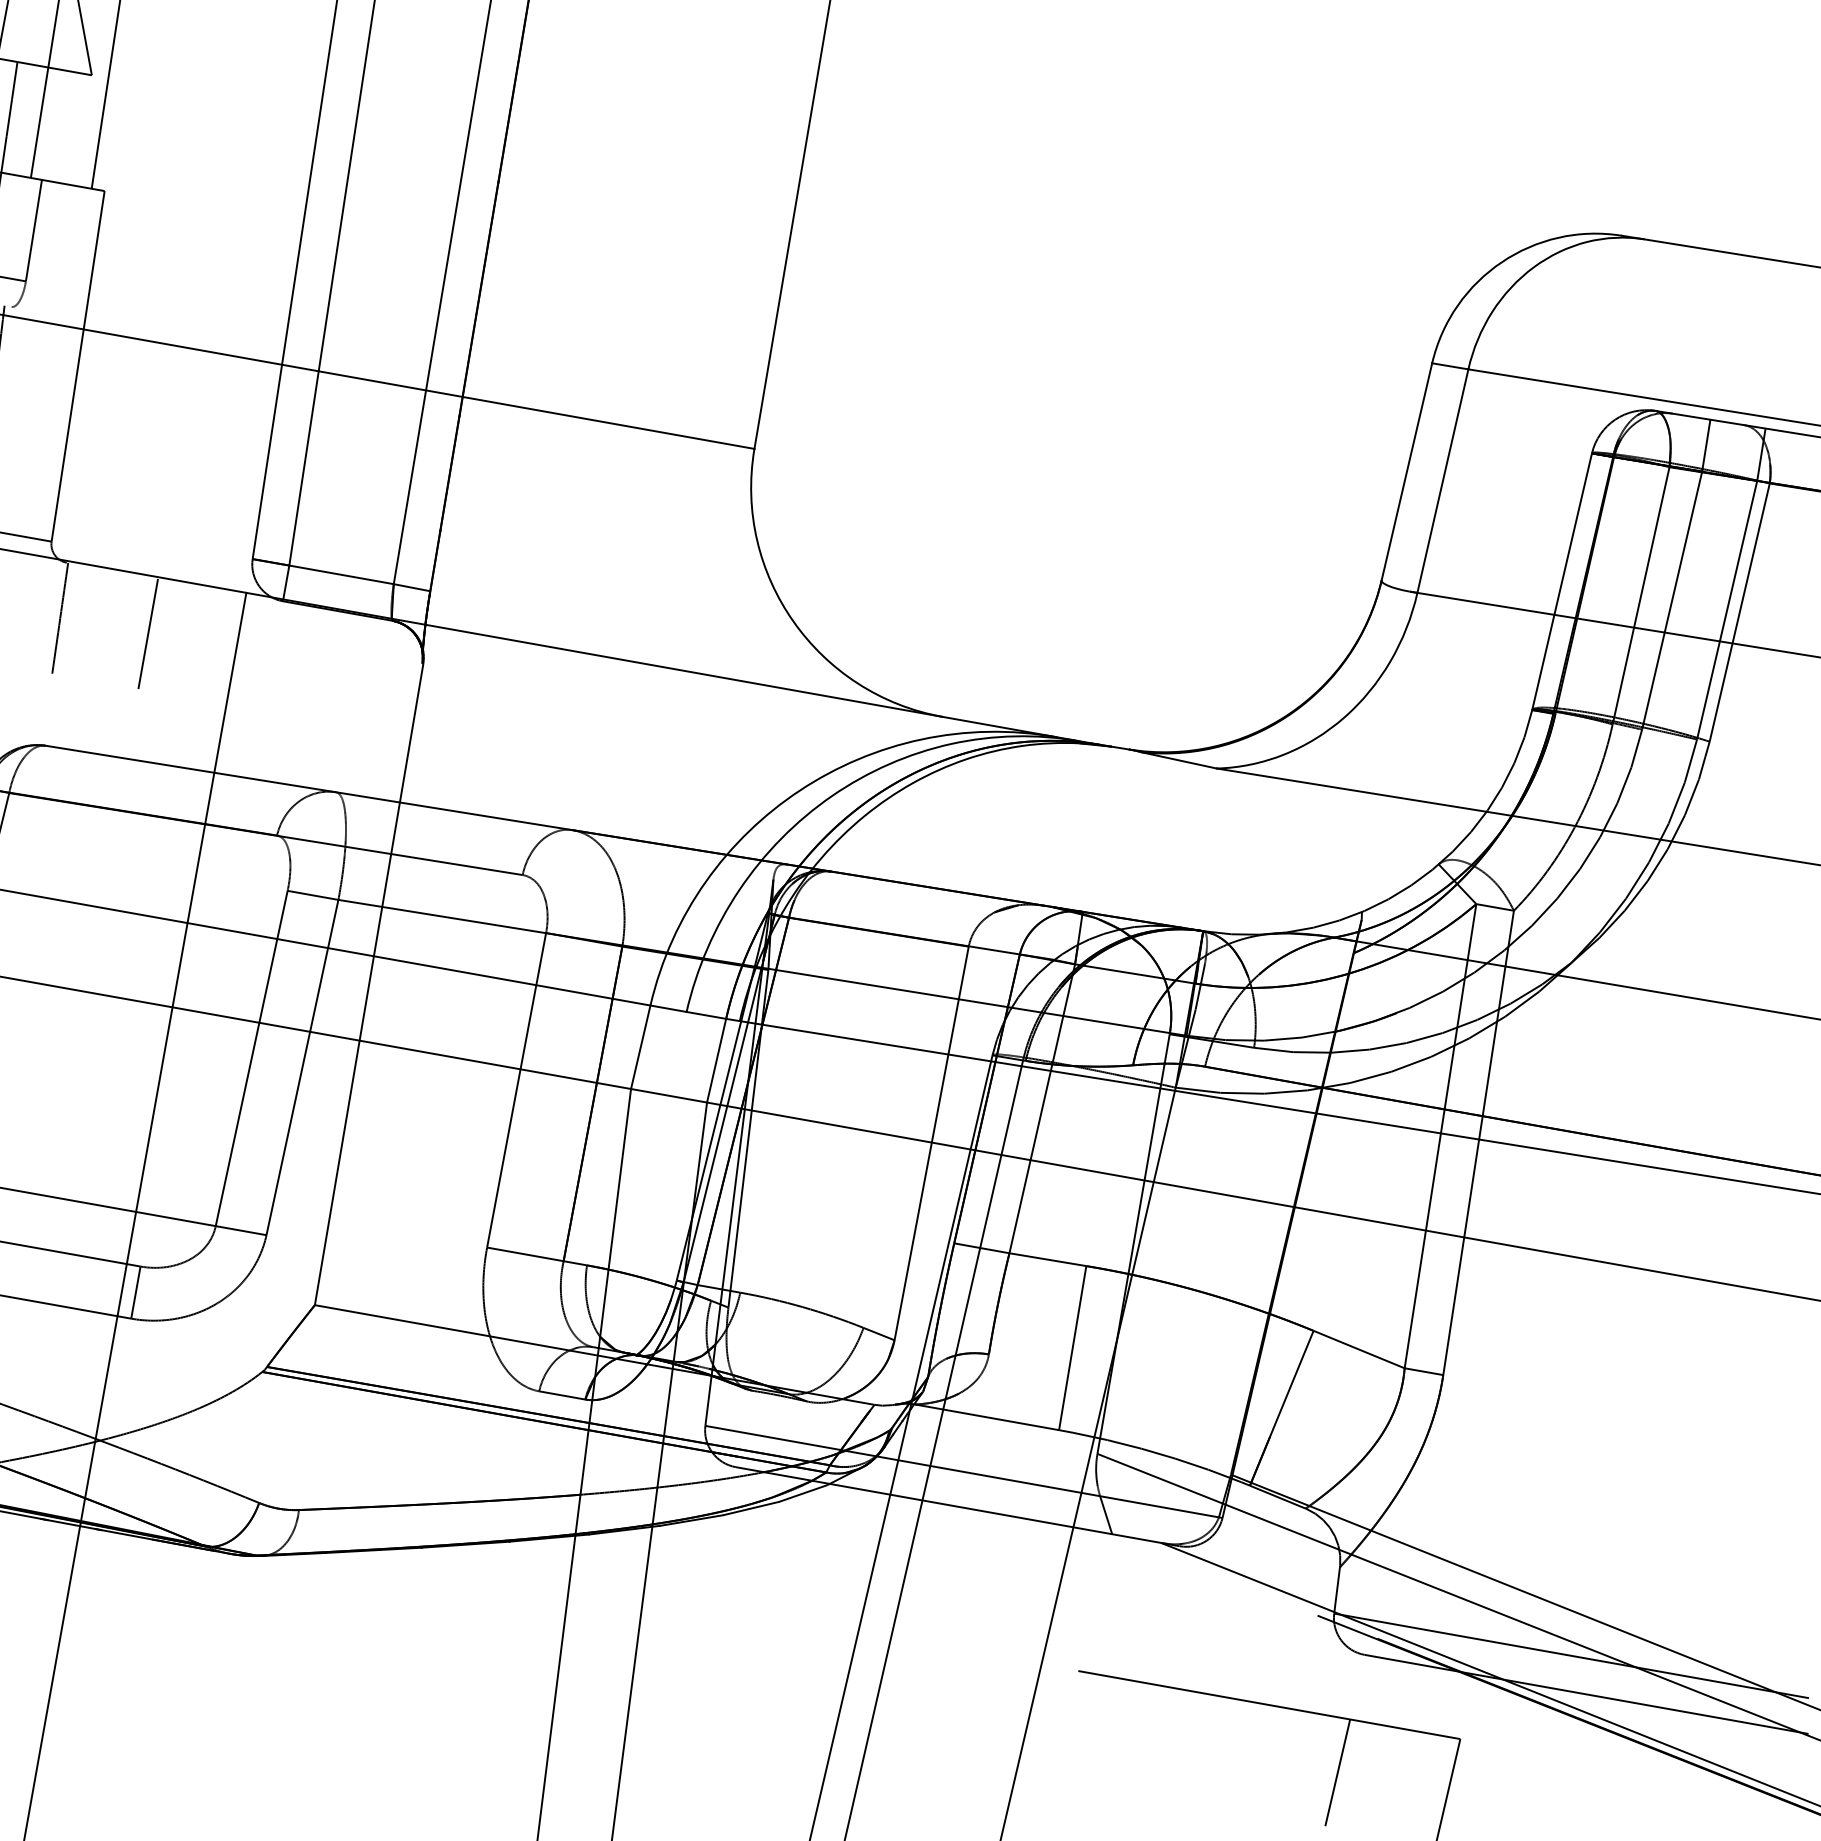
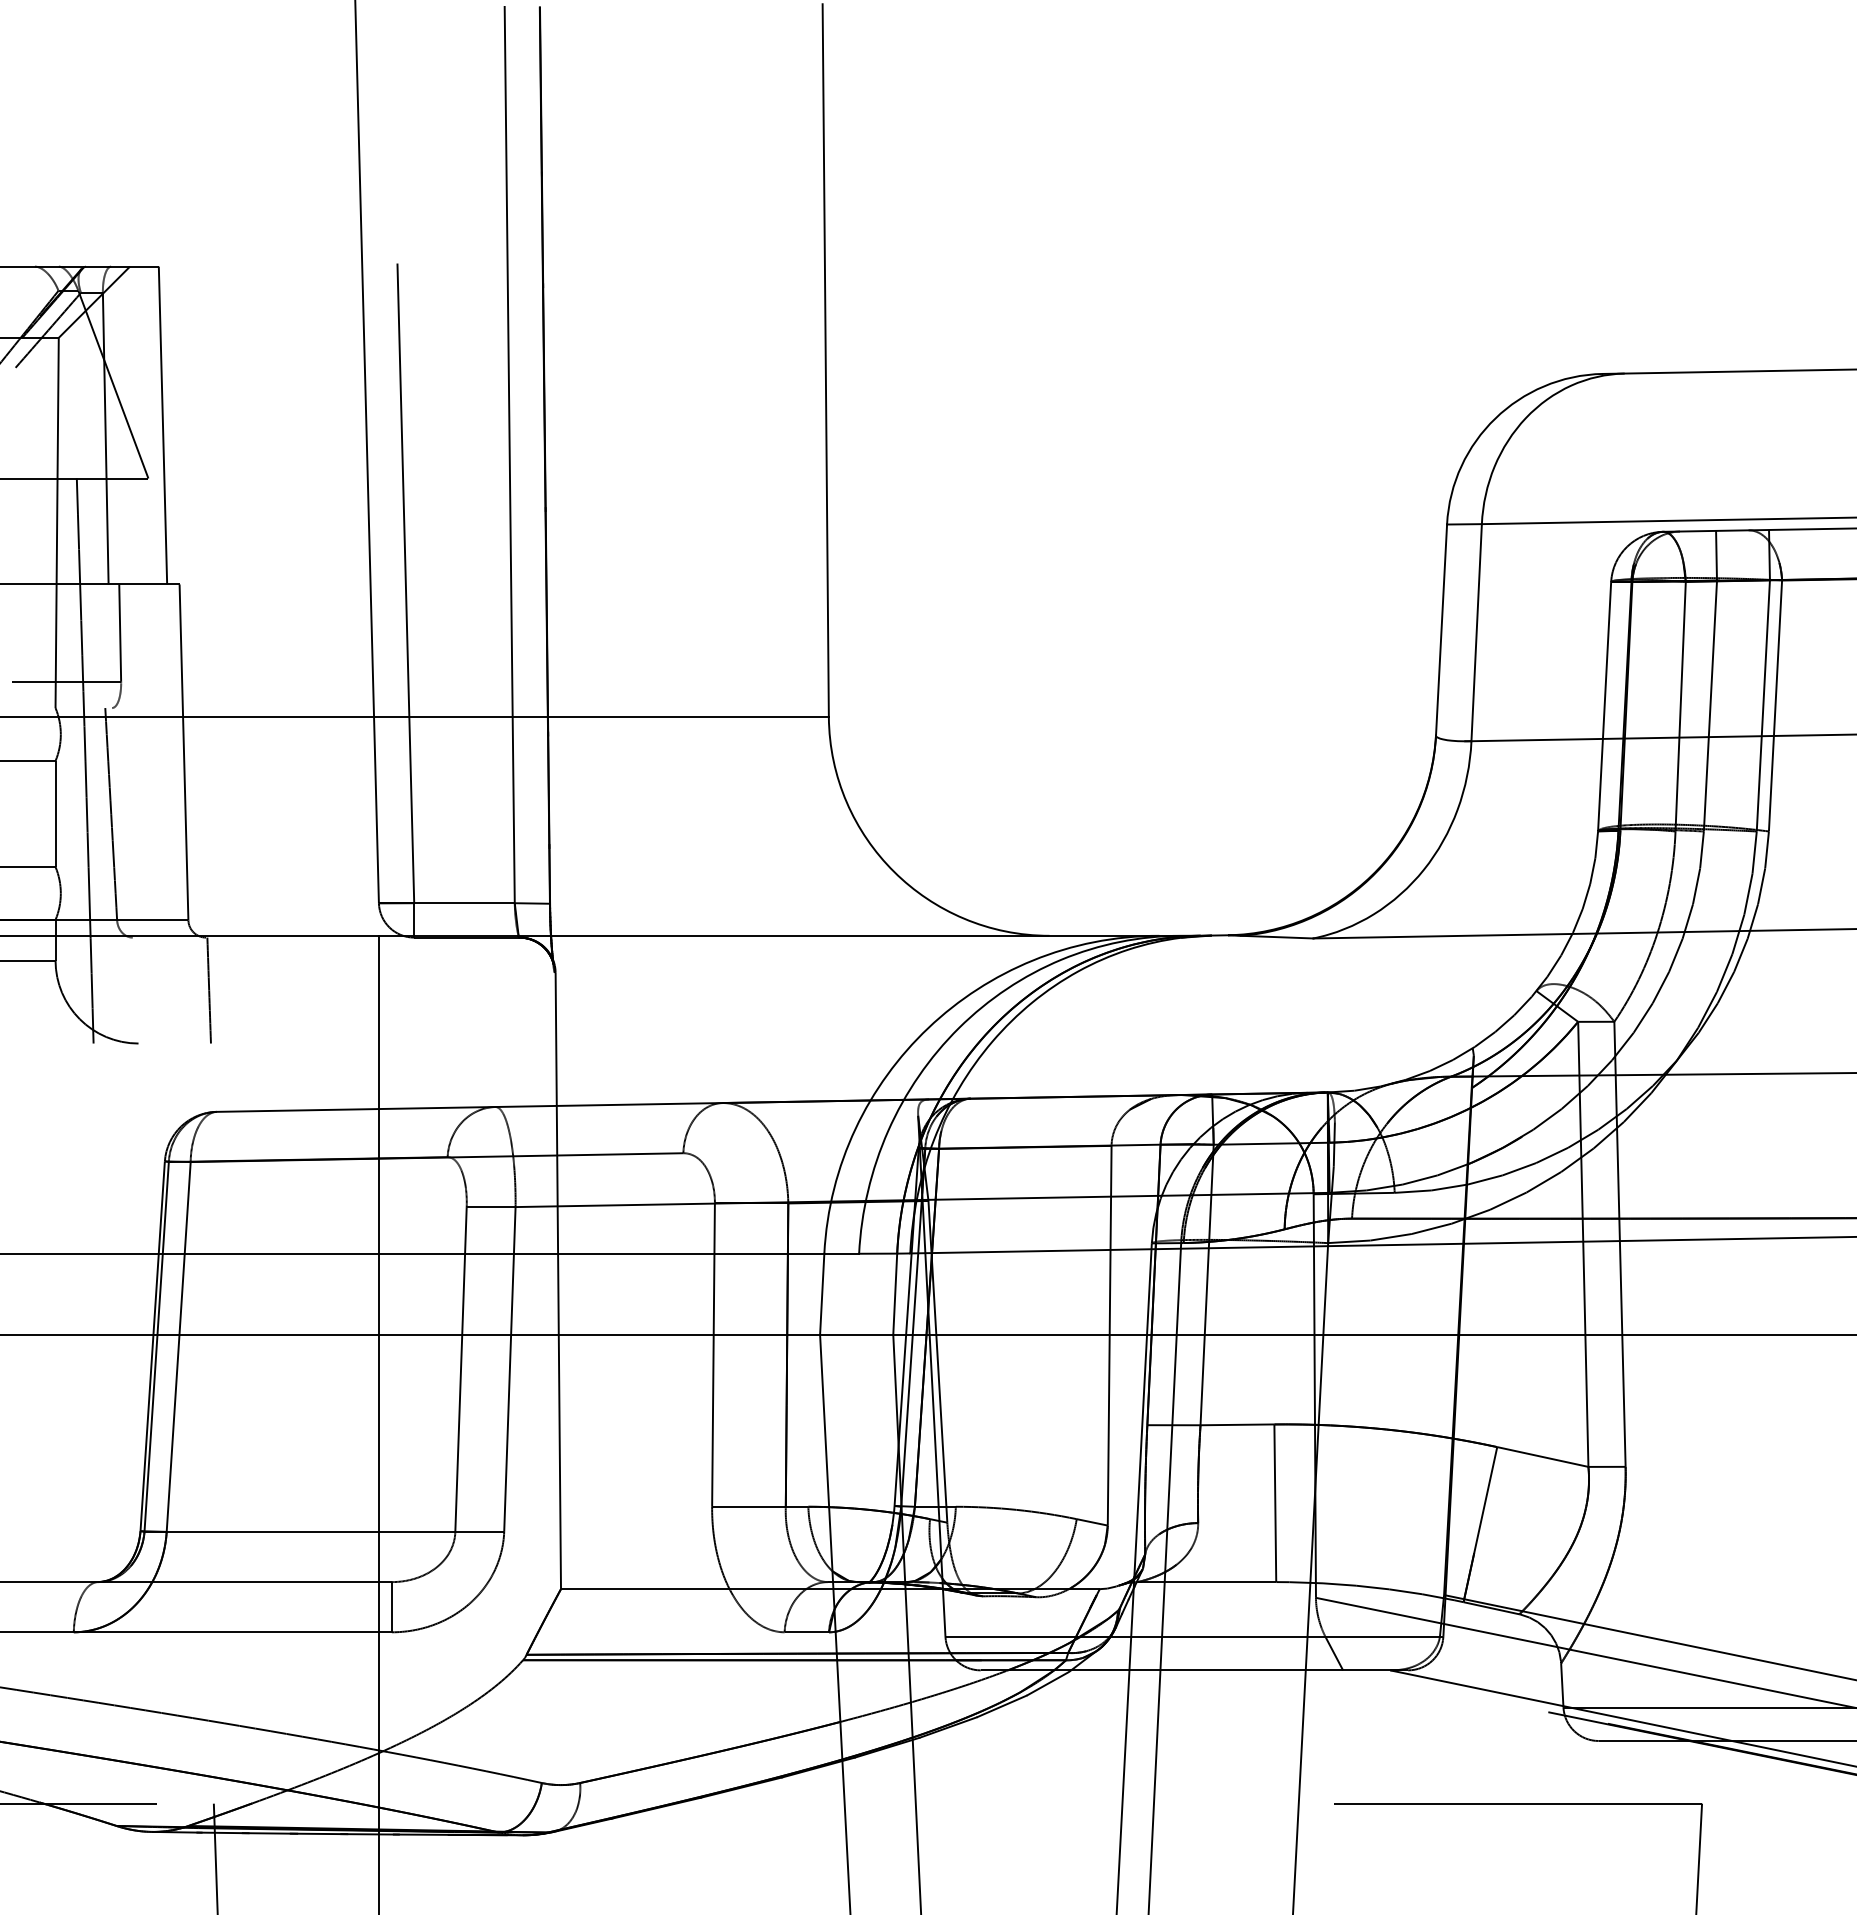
line: (147, 633) -> (293, 990), removed
line: (1336, 1772) -> (1592, 1855), removed

